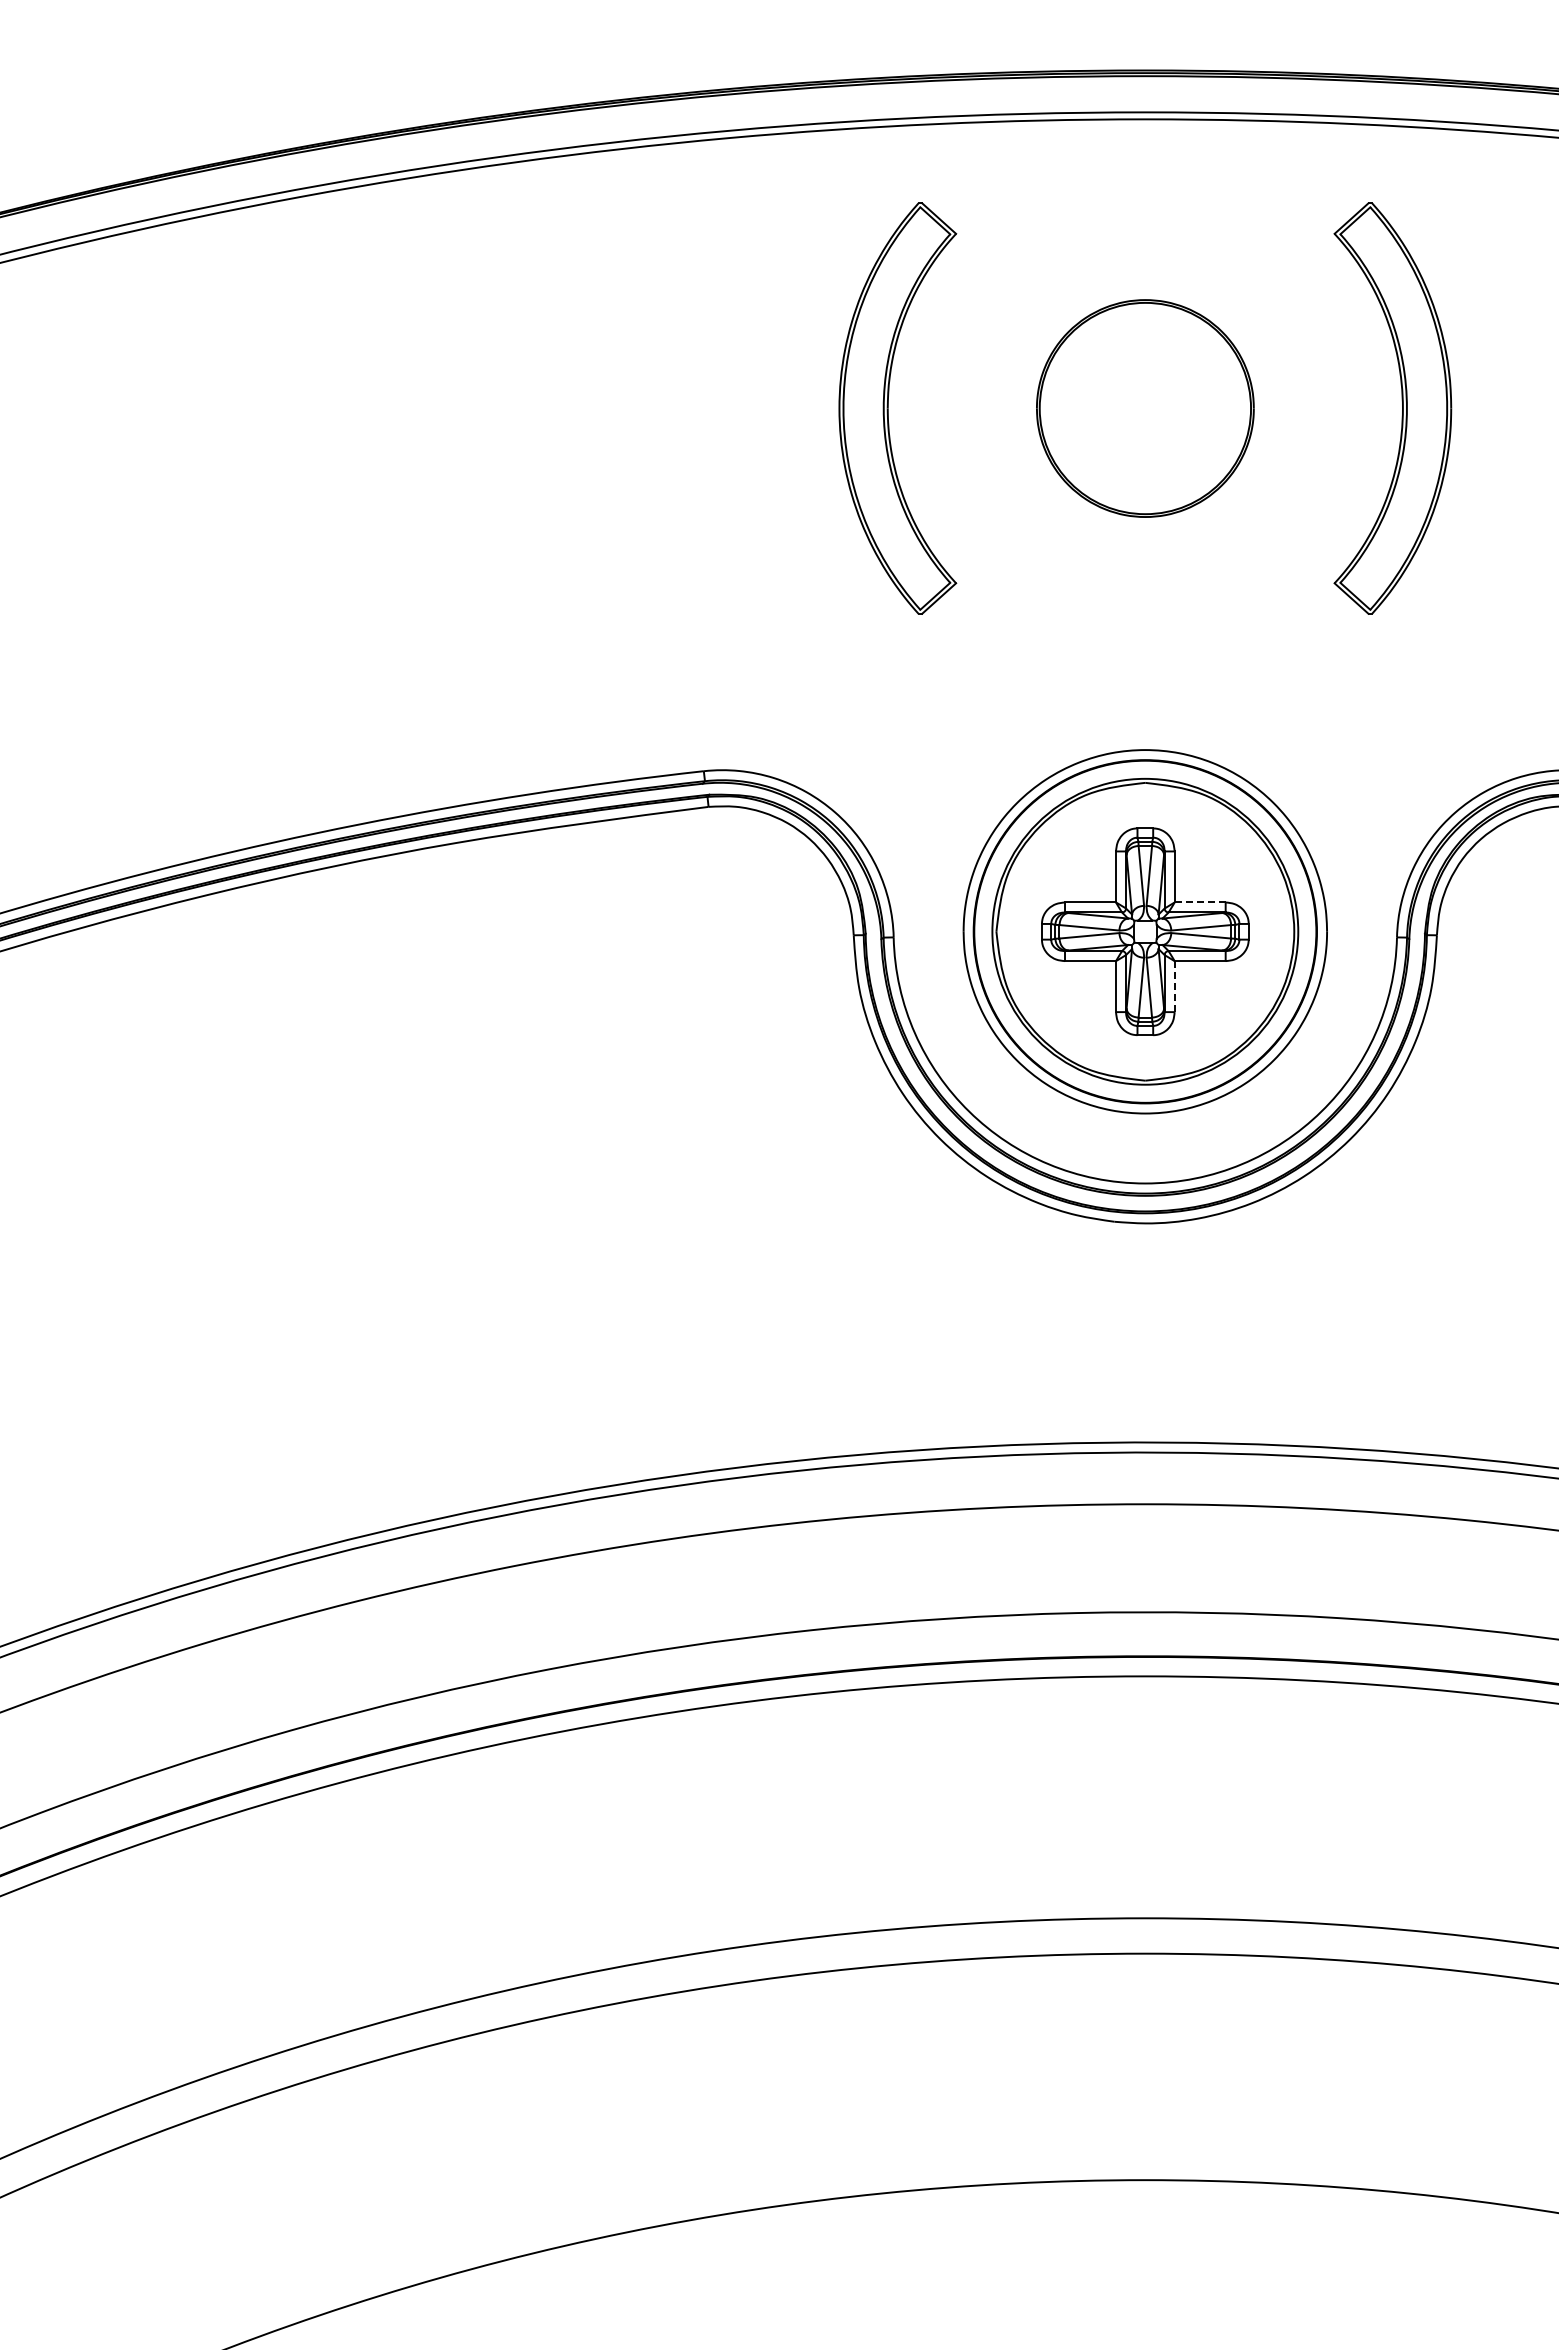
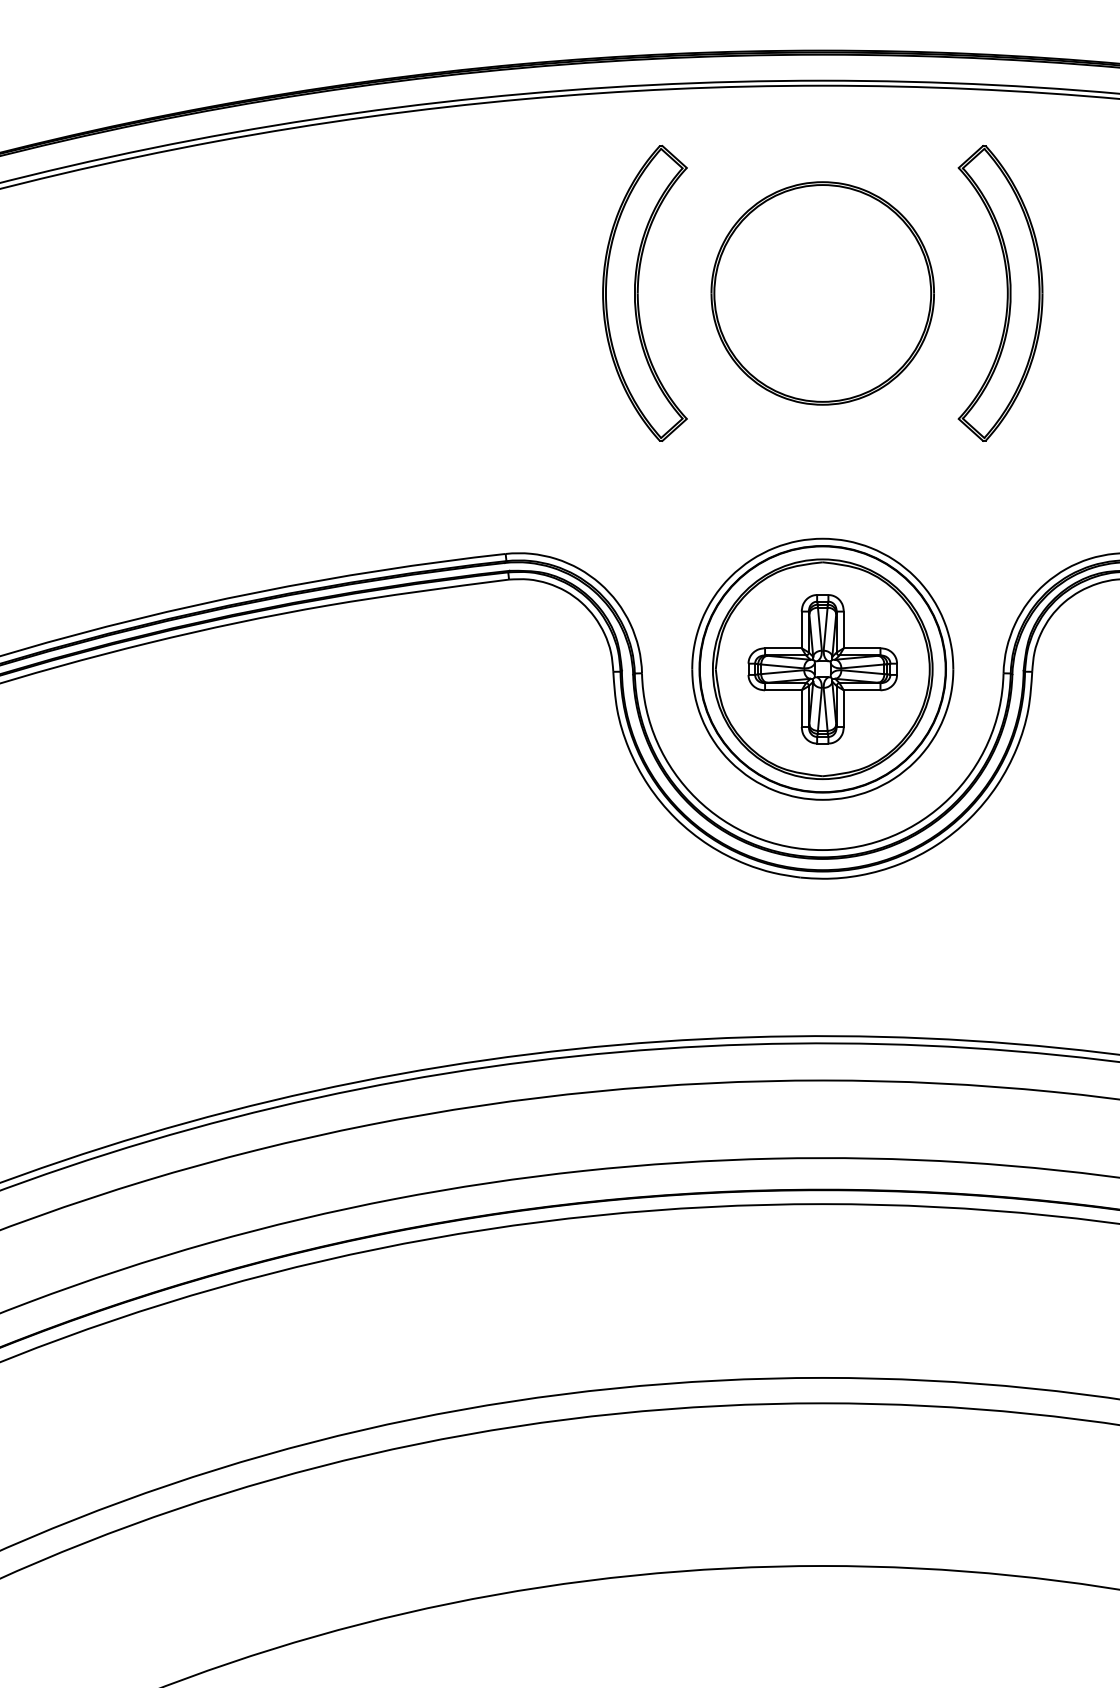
part: (1145, 408) -> (822, 293), size x1.43
line: (1200, 902) -> (862, 648), dashed -> solid
line: (1174, 987) -> (843, 709), dashed -> solid

